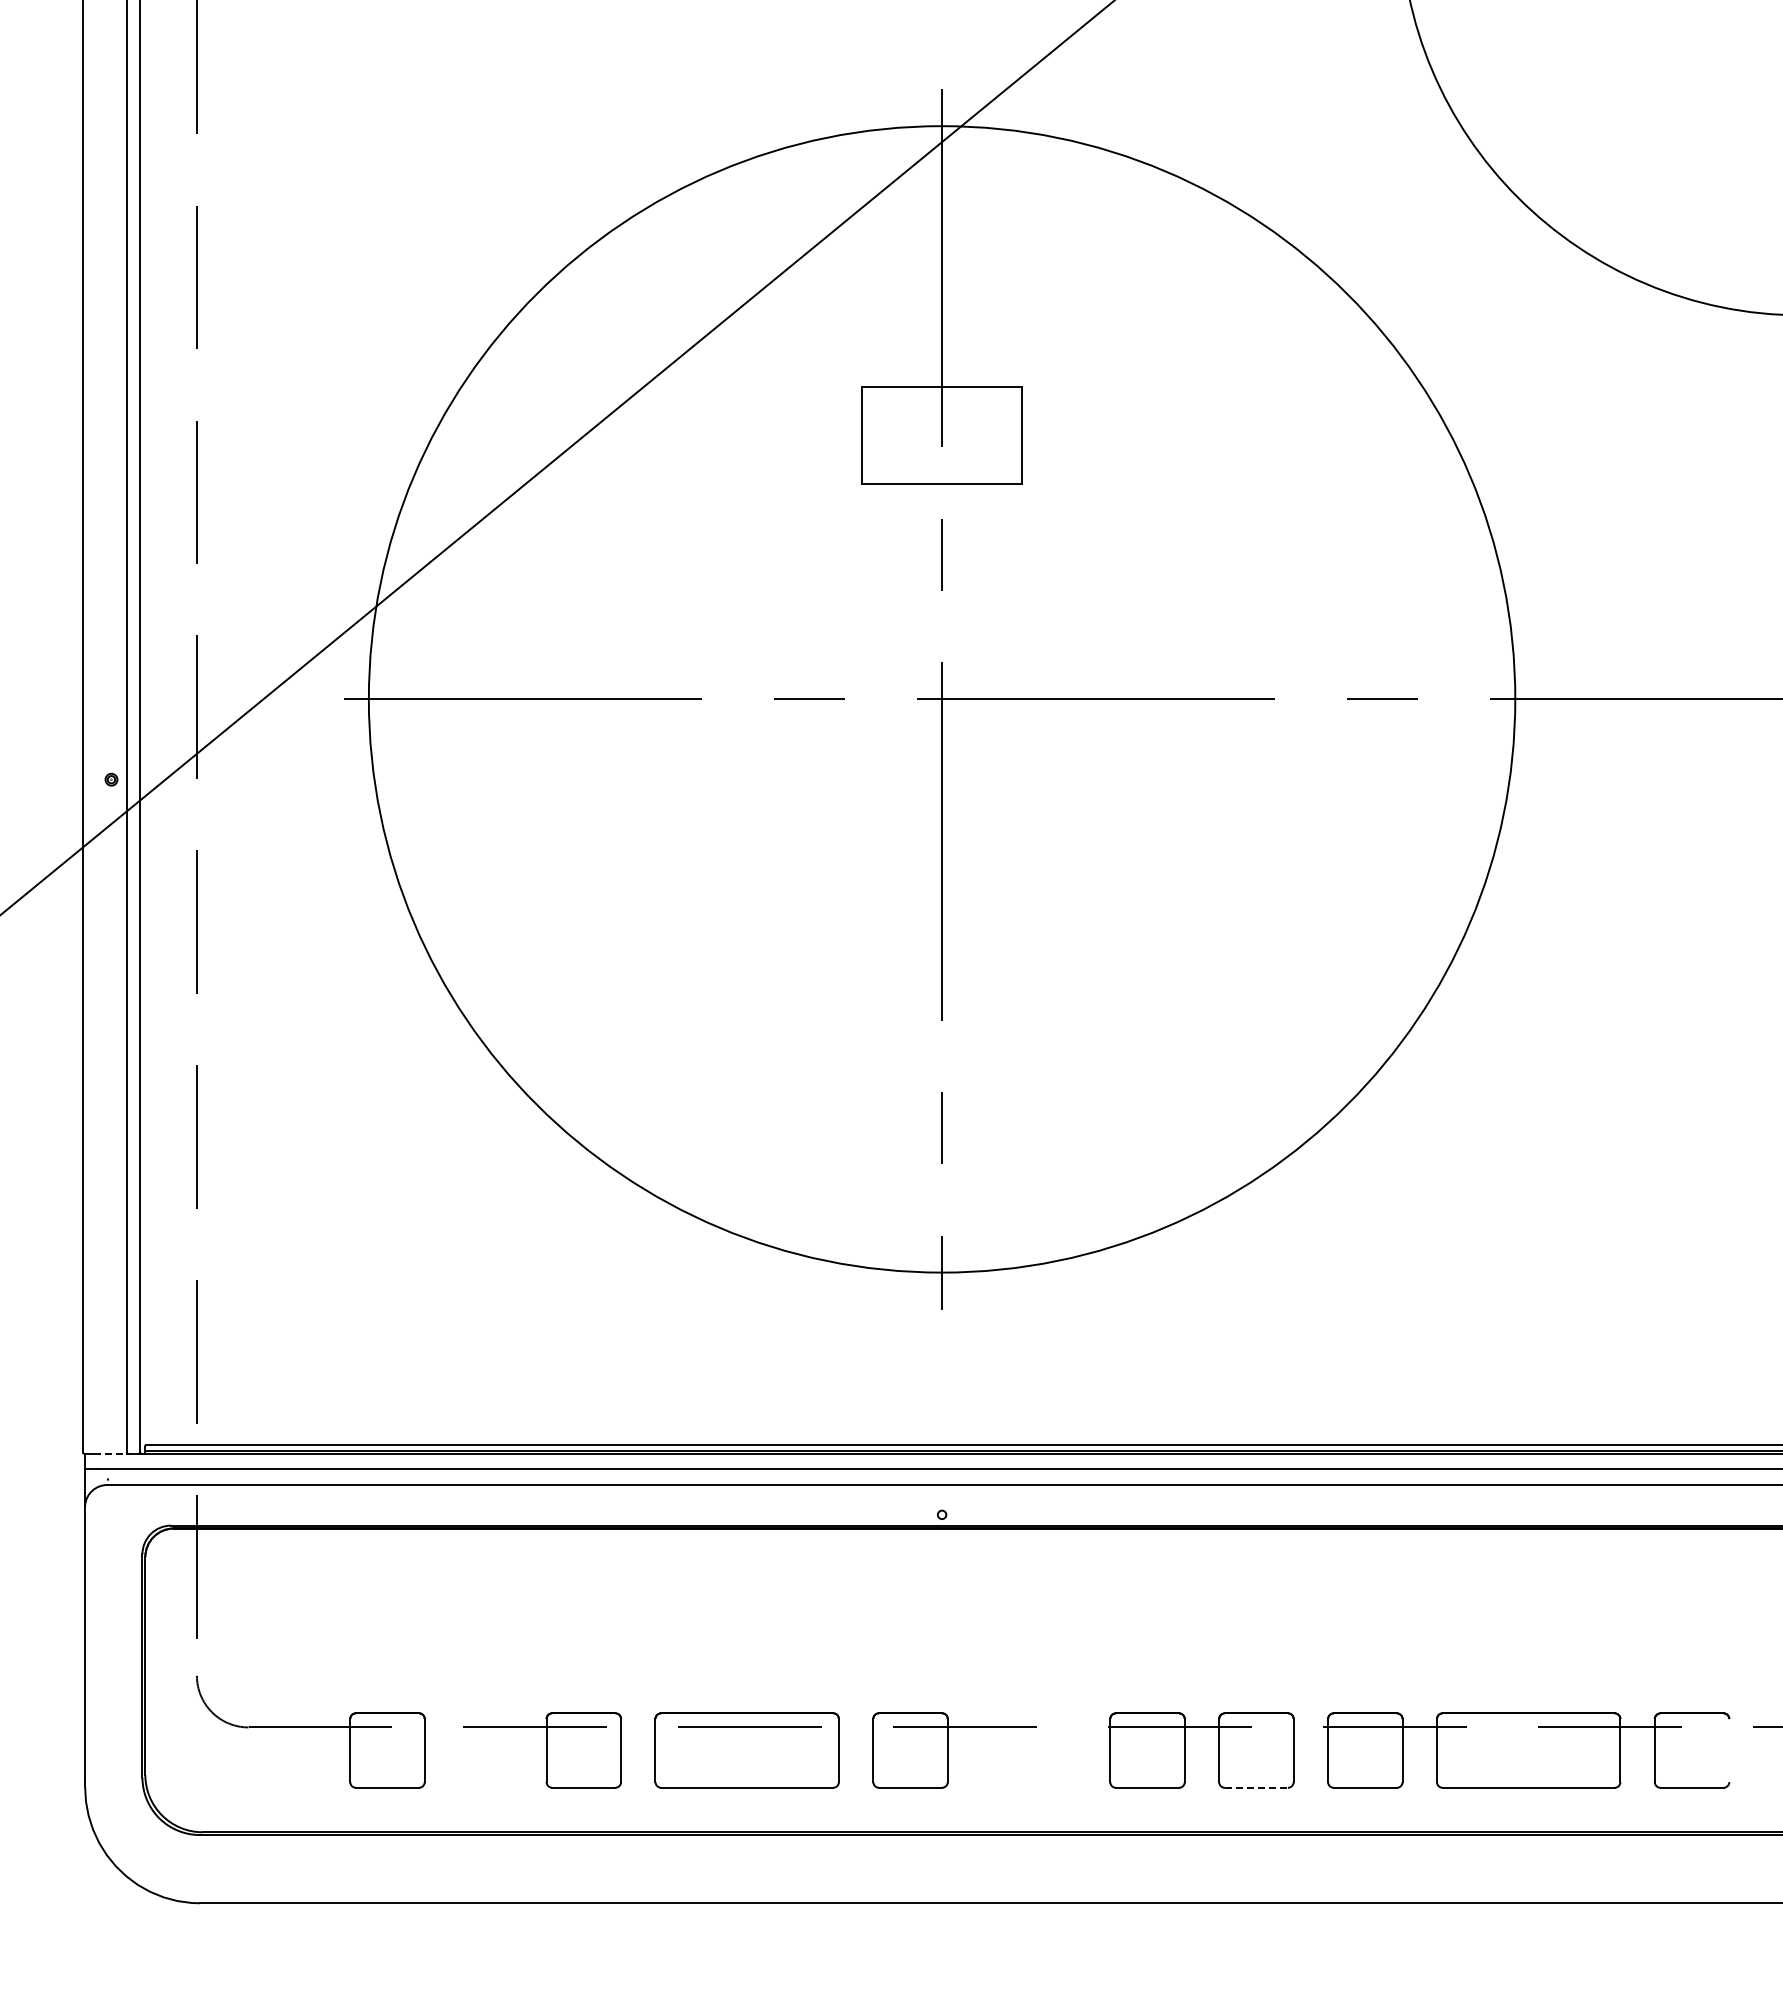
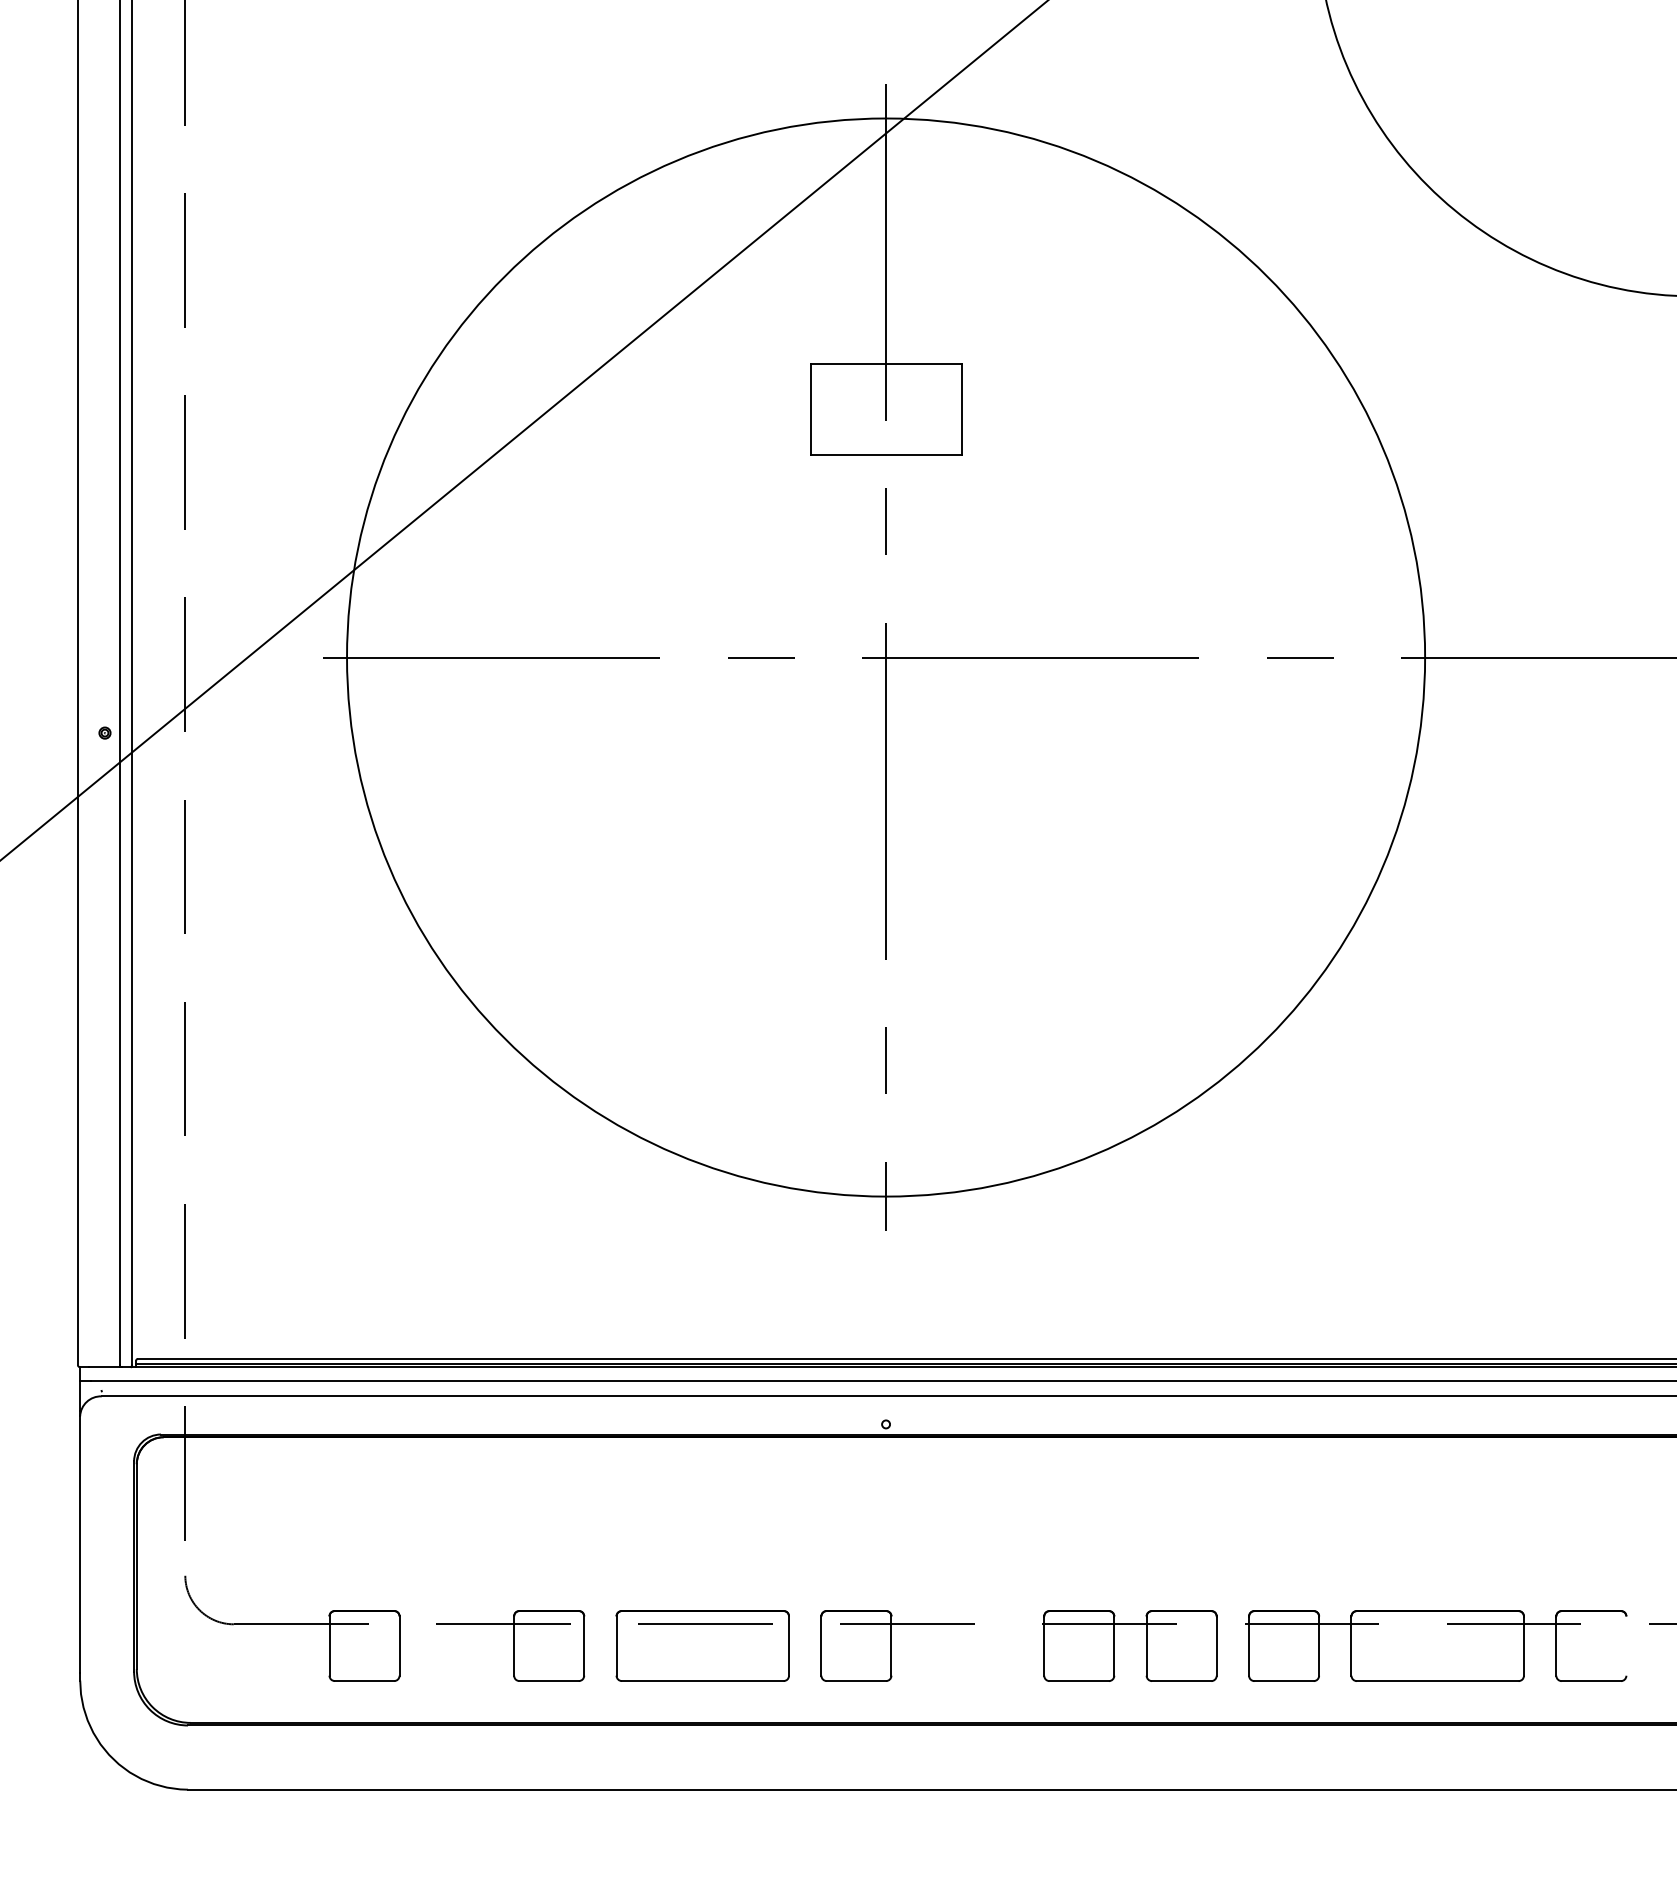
line: (111, 1453) -> (104, 1366), dashed -> solid
line: (1256, 1787) -> (1181, 1680), dashed -> solid

